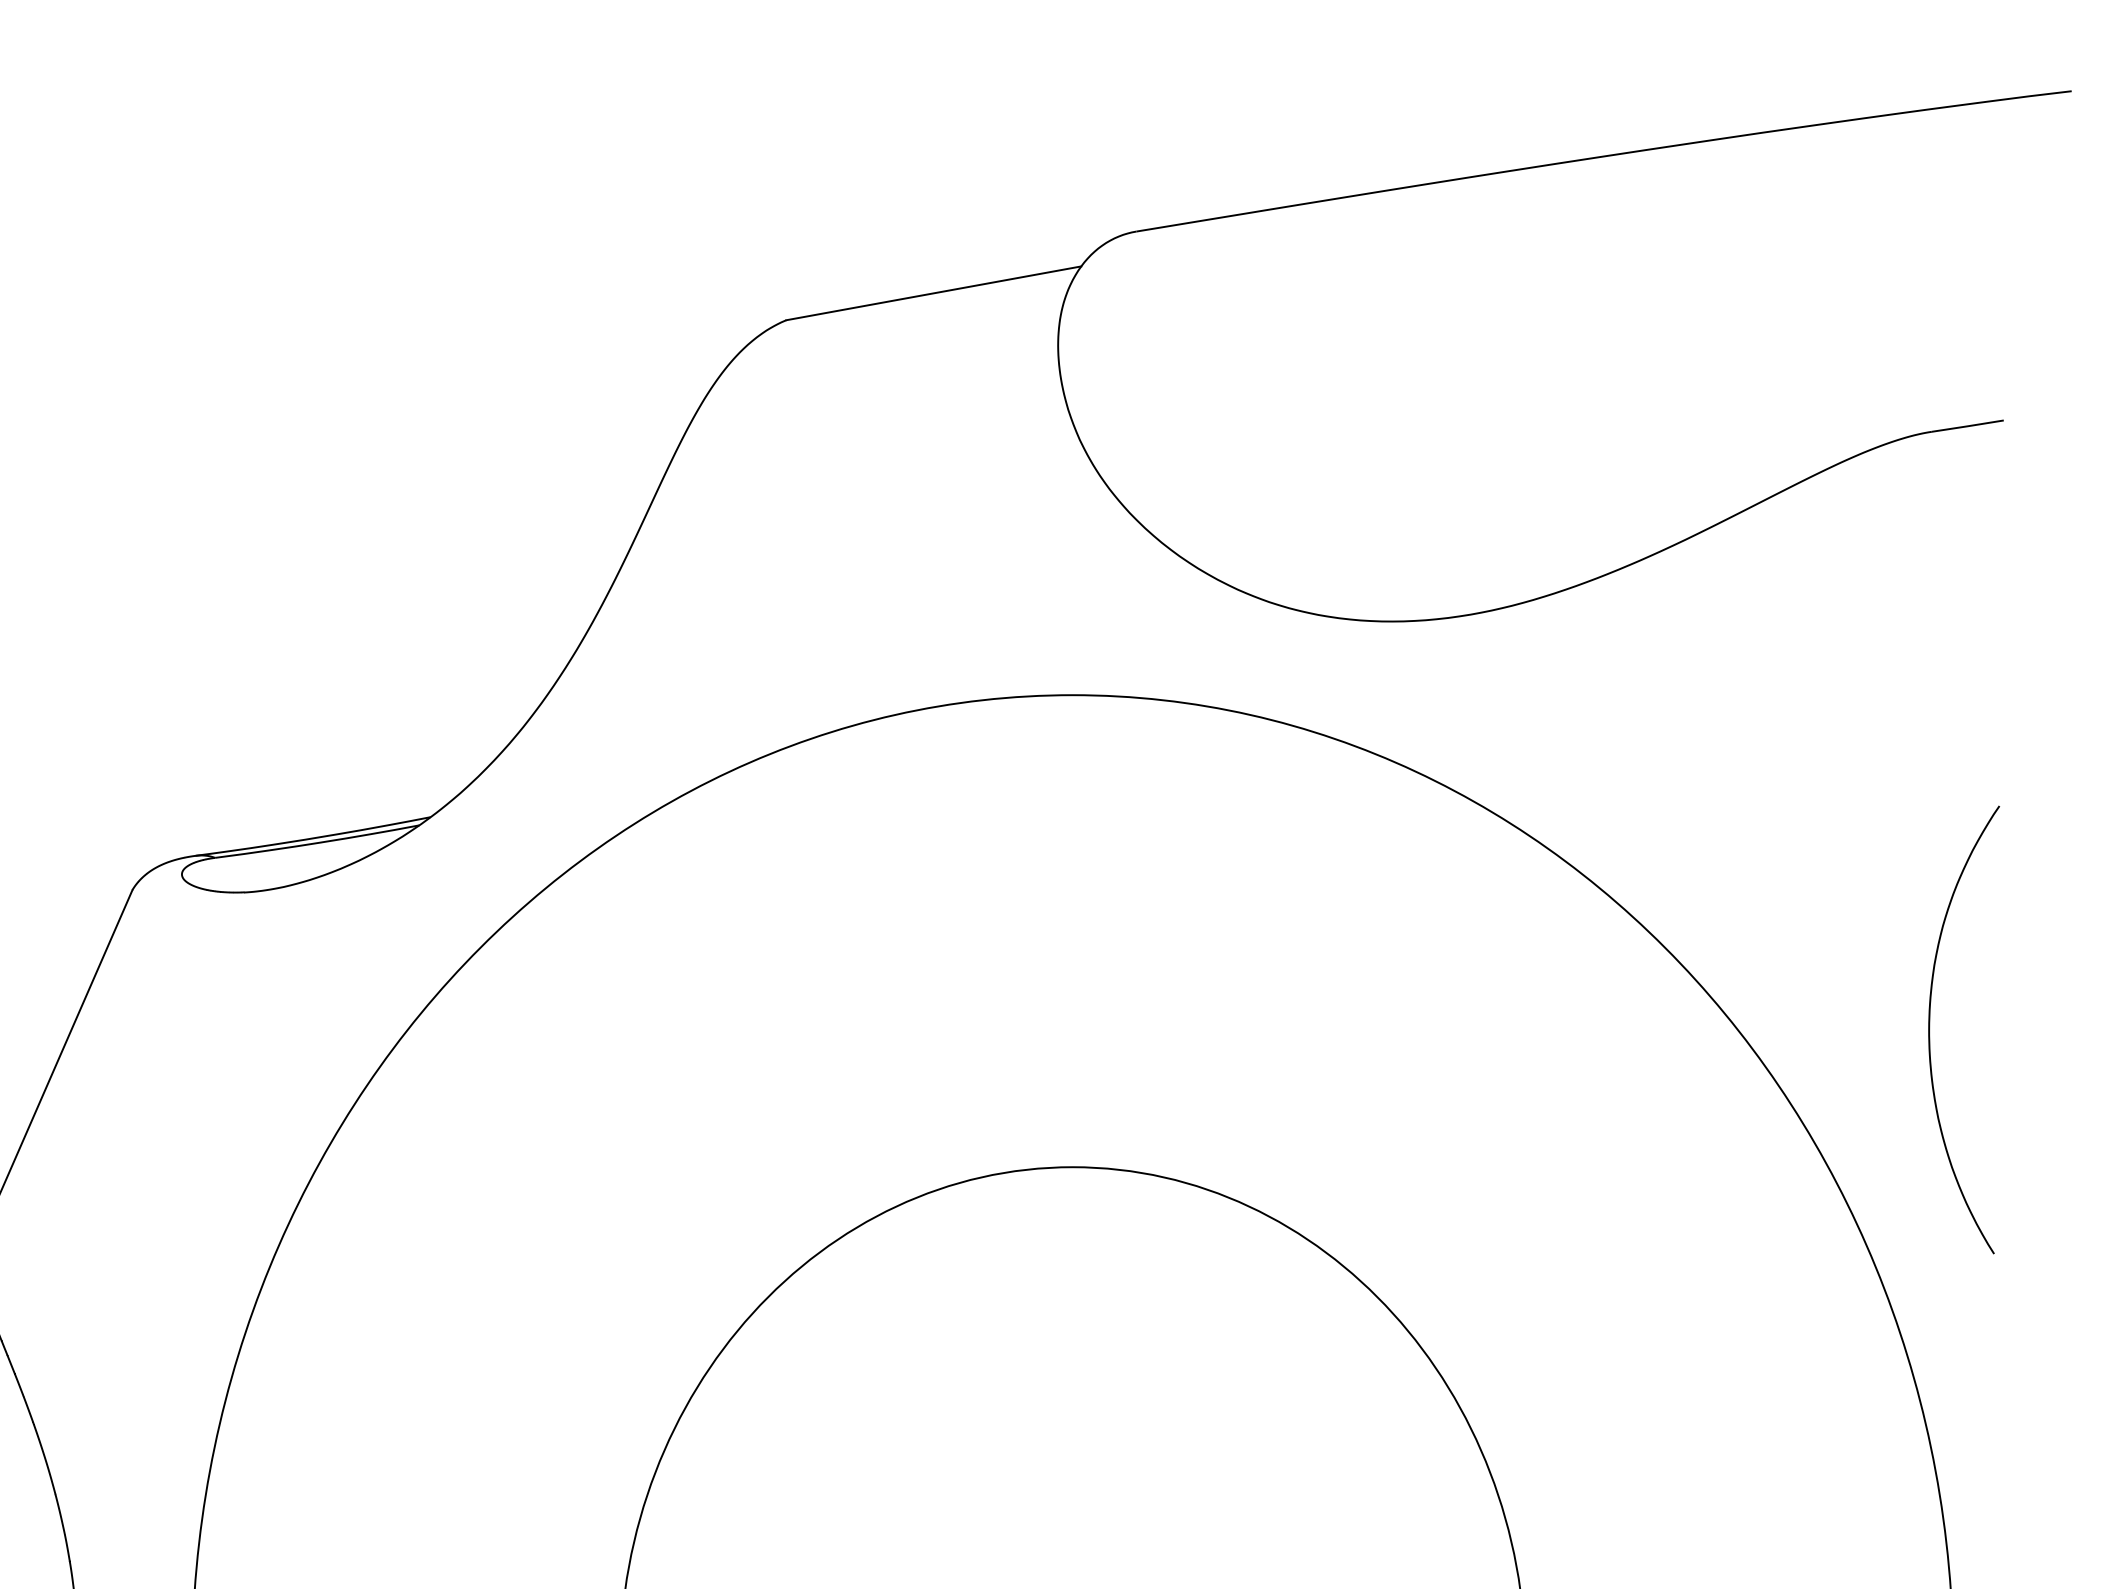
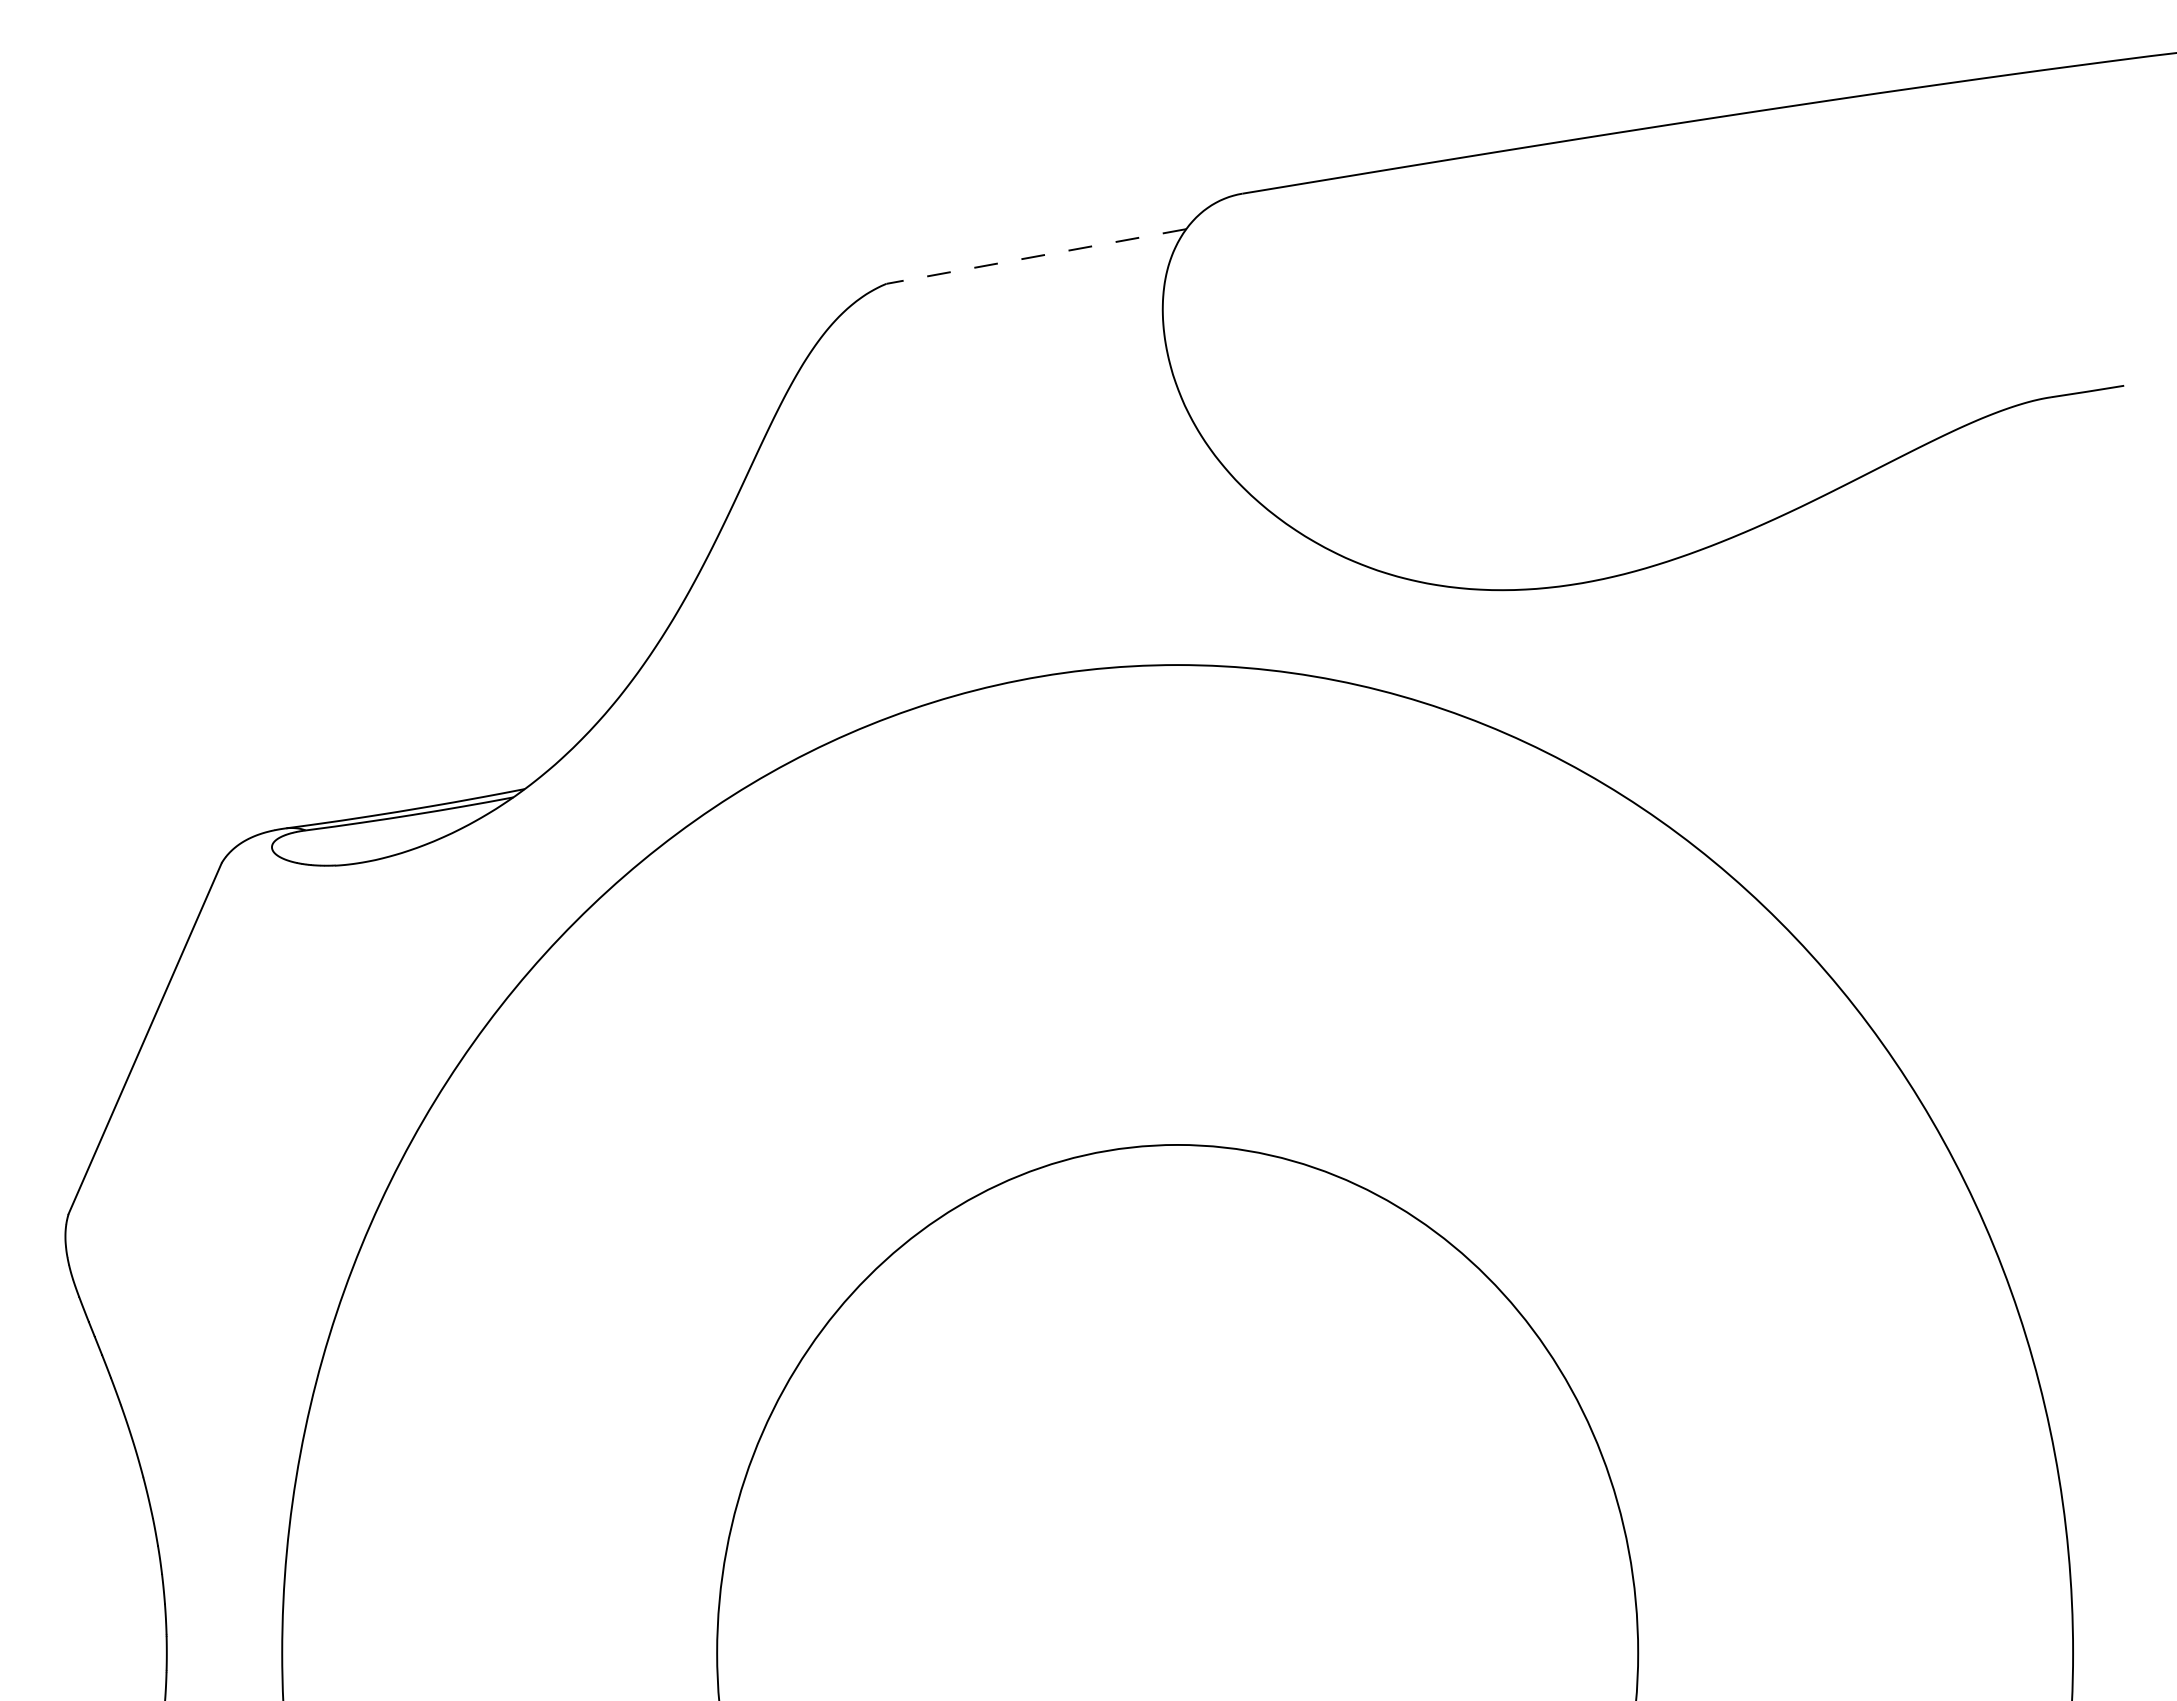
line: (932, 293) -> (1035, 256), solid -> dashed
curve: (1930, 1030) -> (2049, 1005), removed

